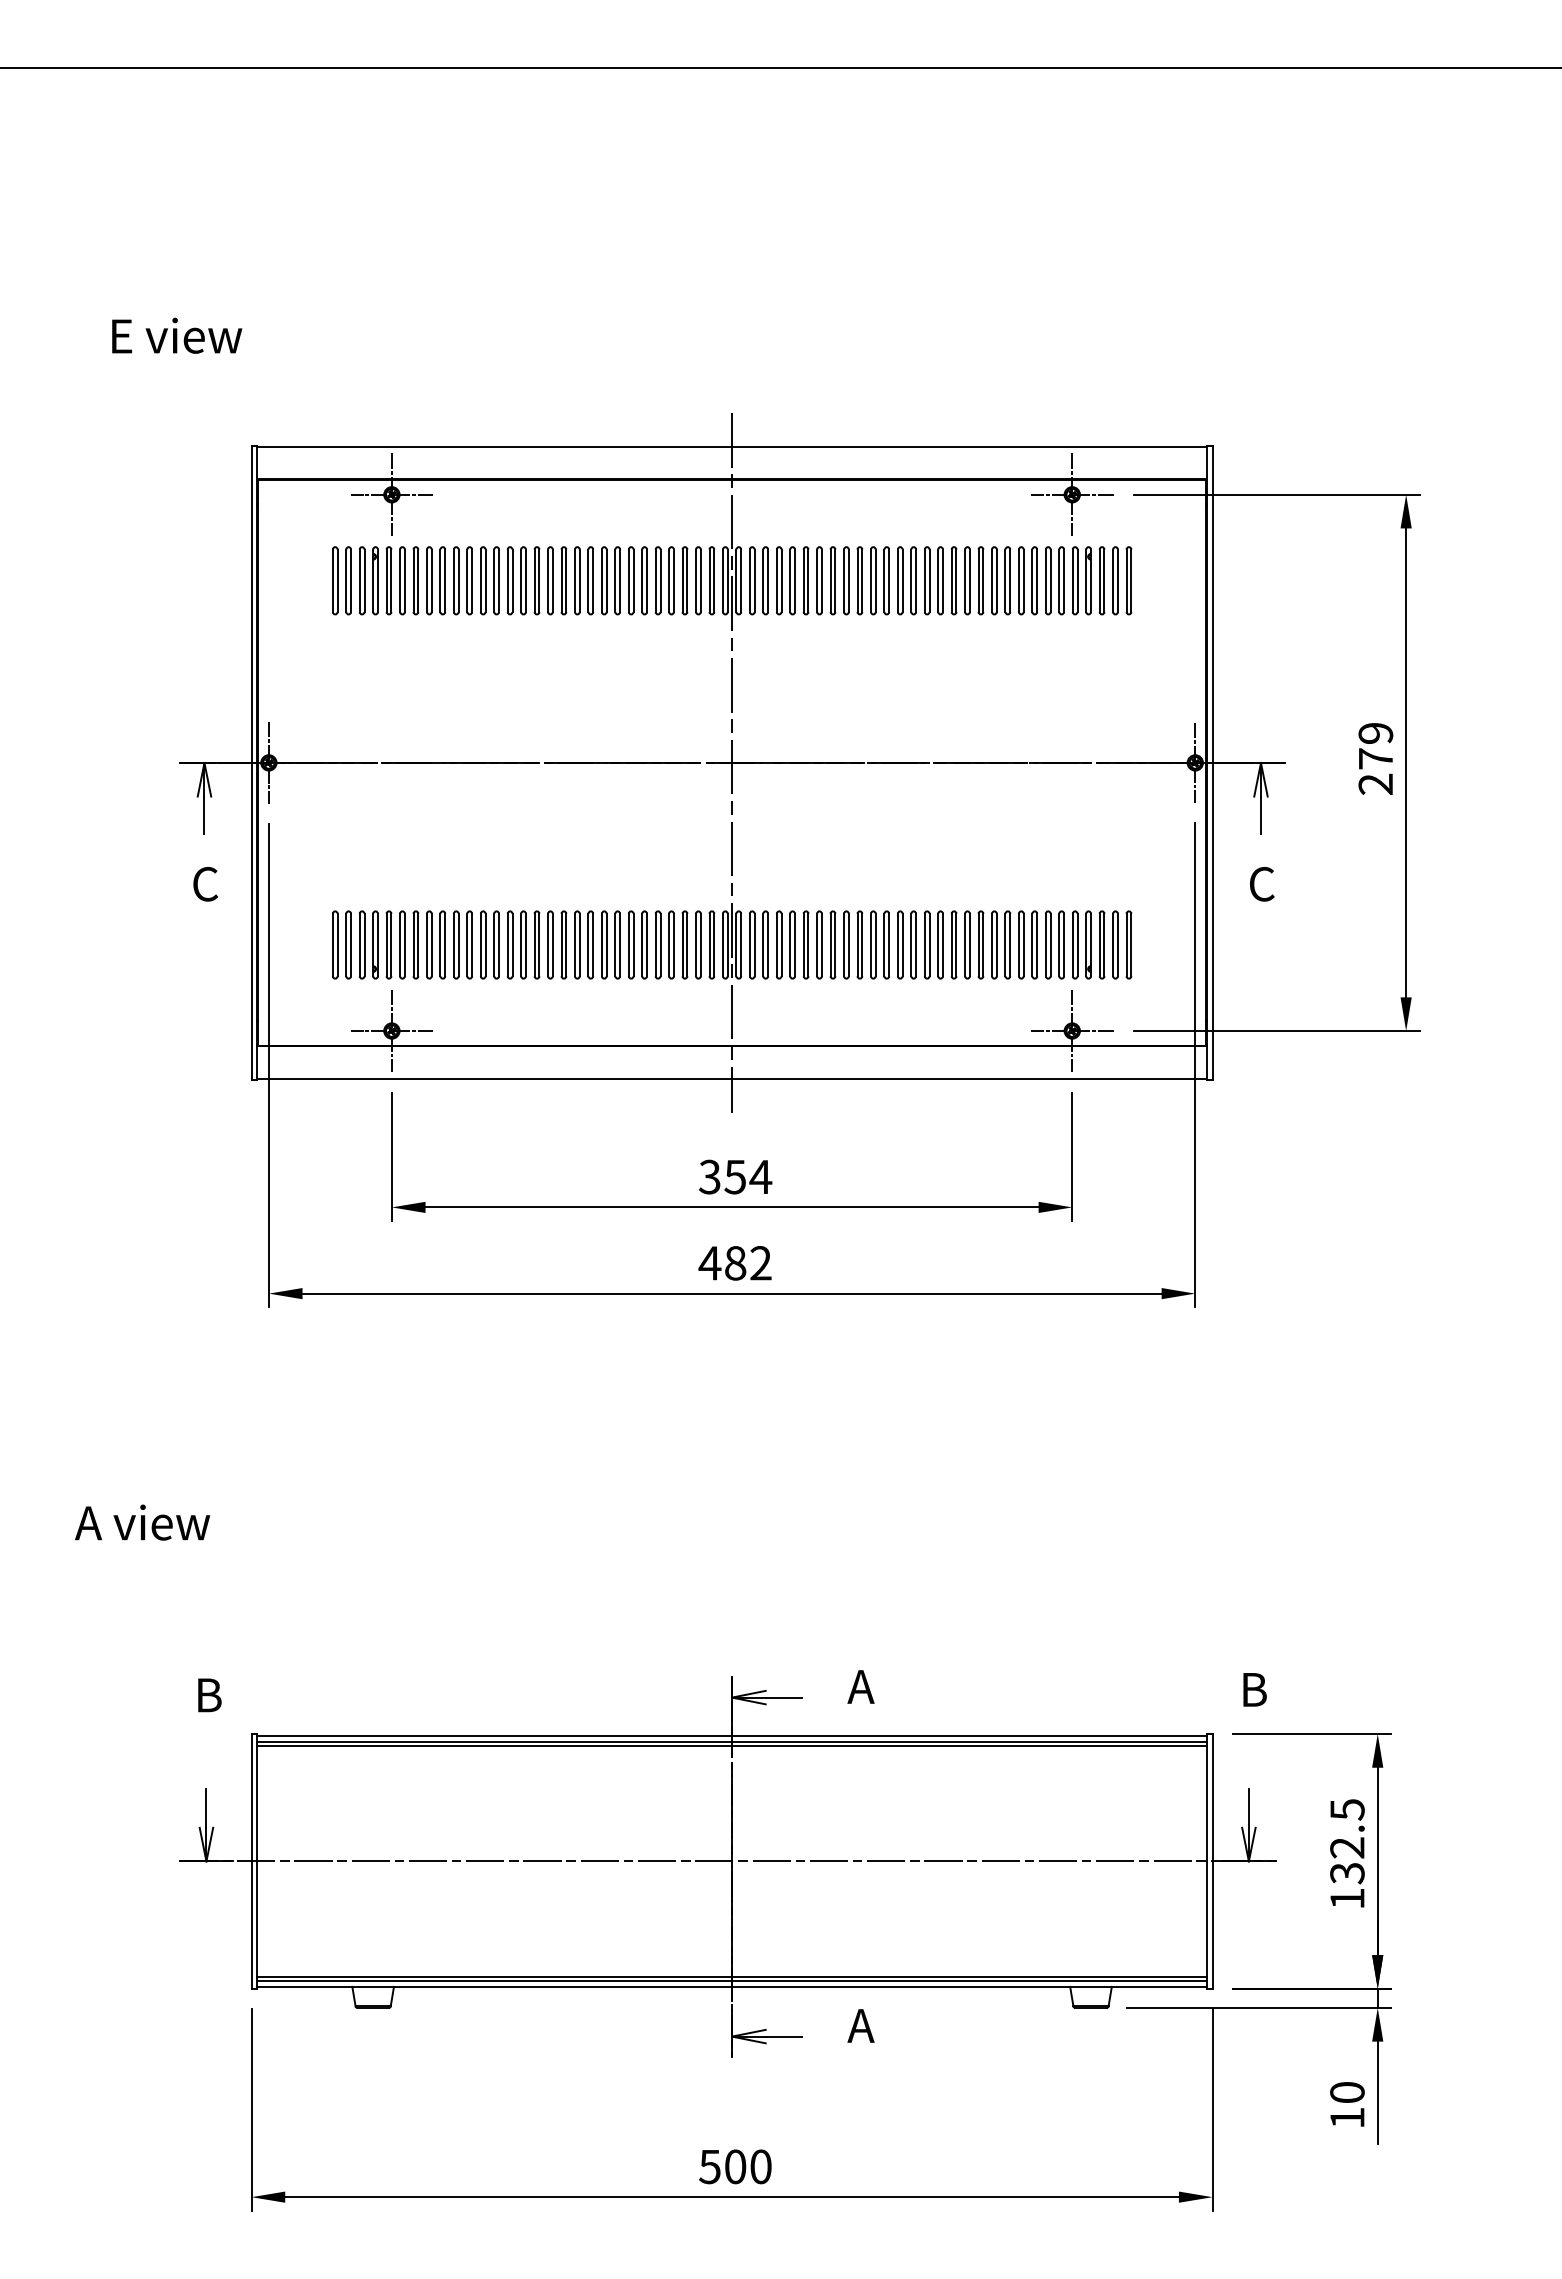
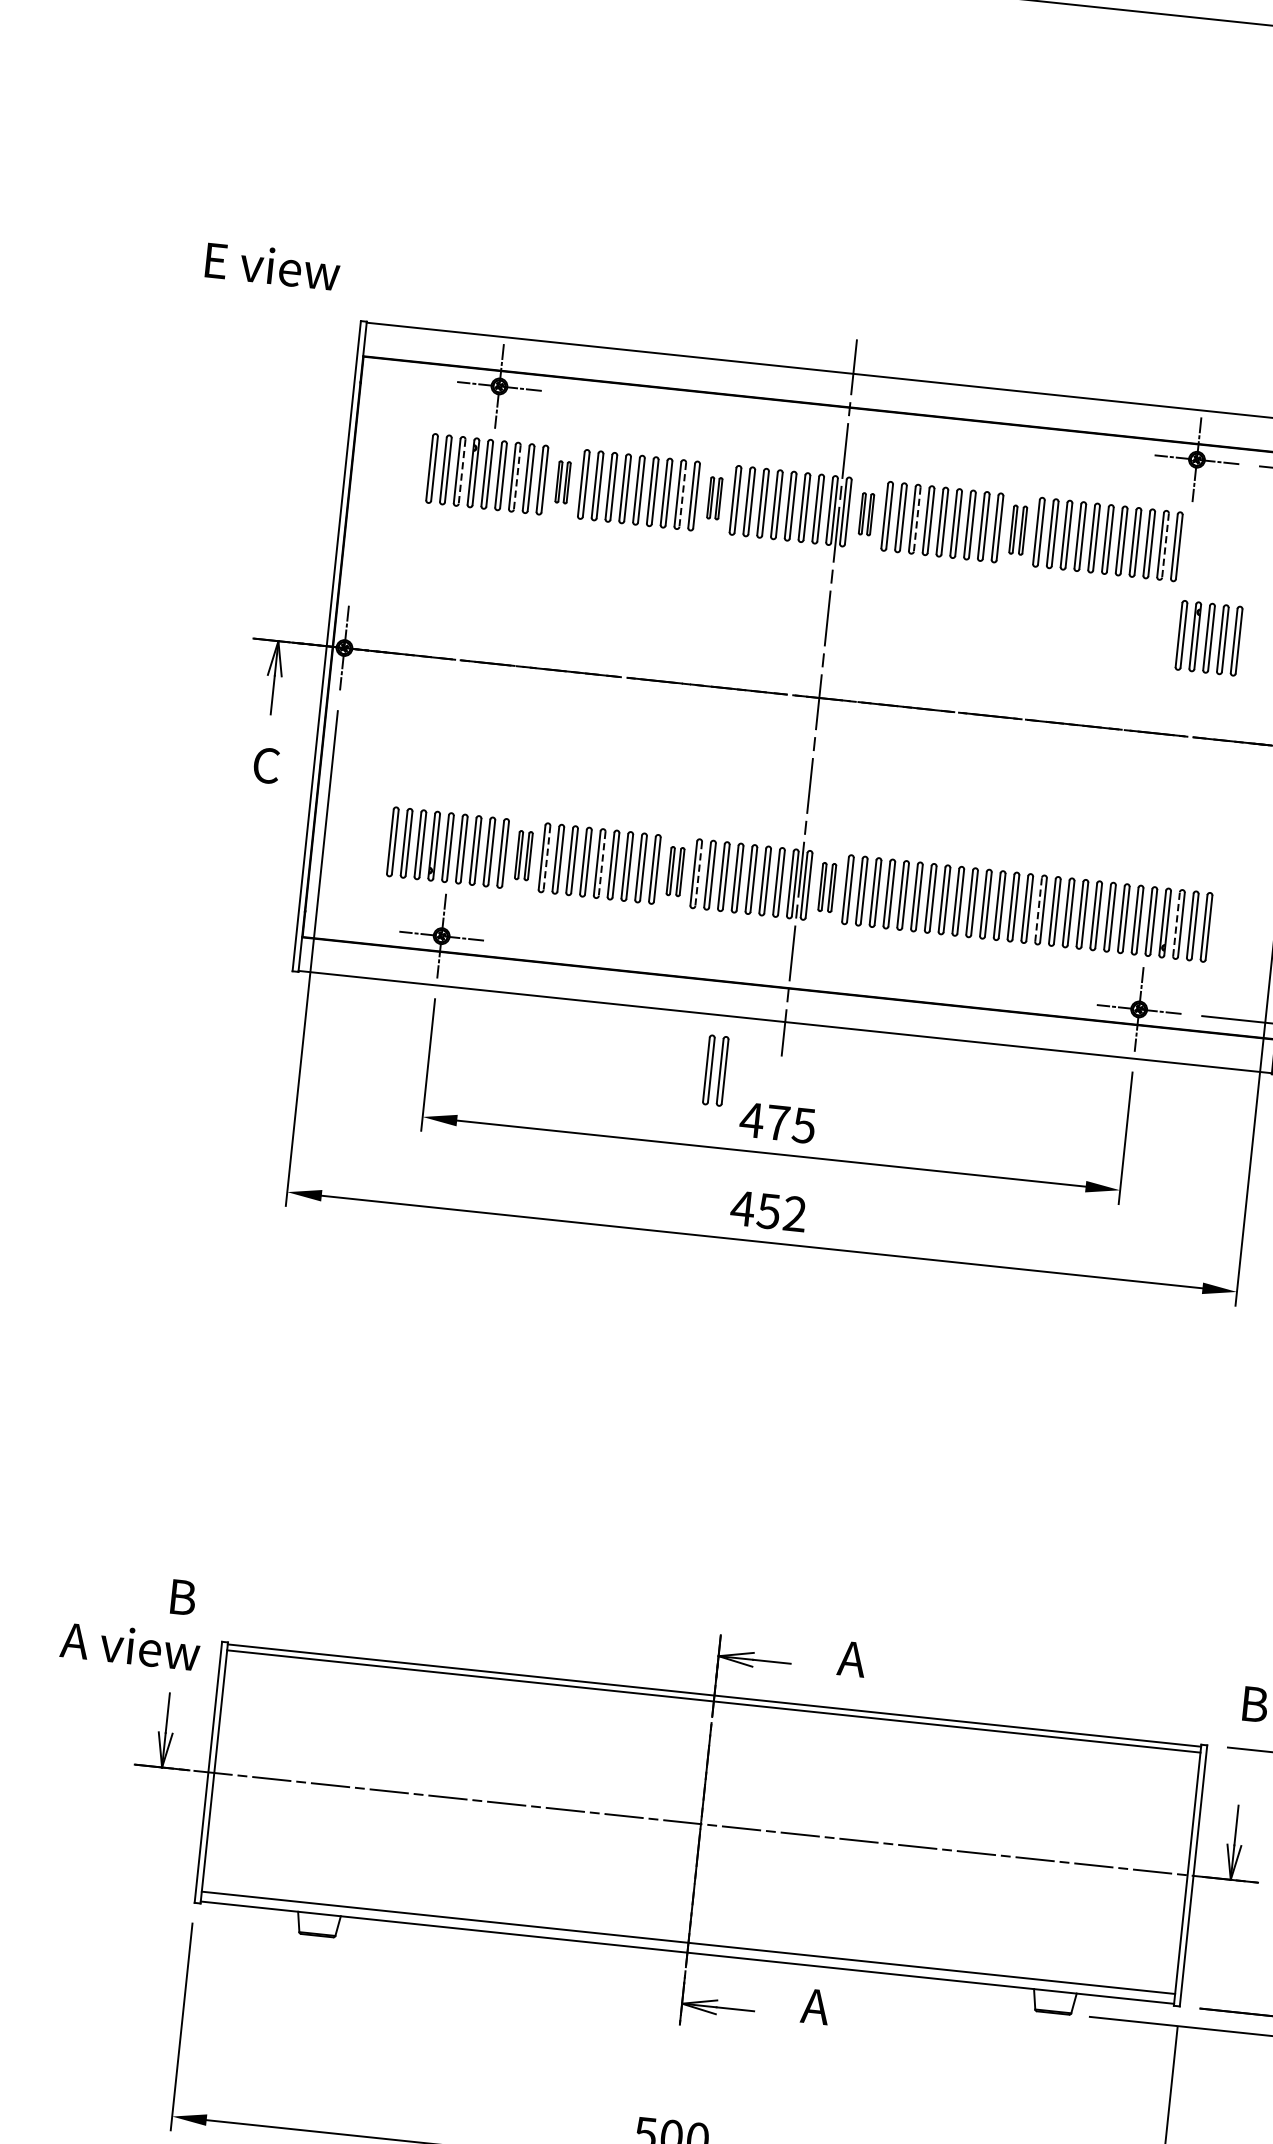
text: (177, 335) -> (273, 265), moved
part: (462, 580) -> (562, 481), size x0.6
part: (610, 580) -> (714, 497), size x0.6
part: (758, 580) -> (866, 513), size x0.6
part: (906, 580) -> (1017, 529), size x0.7
part: (1102, 580) -> (1209, 638), moved
line: (364, 581) -> (462, 472), solid -> dashed
line: (418, 581) -> (517, 478), solid -> dashed
line: (579, 581) -> (682, 495), solid -> dashed
line: (808, 581) -> (917, 520), solid -> dashed
line: (1050, 581) -> (1165, 546), solid -> dashed
part: (462, 944) -> (523, 855), size x0.7
part: (610, 944) -> (675, 871), size x0.7
part: (758, 944) -> (826, 886), size x0.7
line: (965, 944) -> (1039, 909), solid -> dashed
line: (1099, 944) -> (1176, 923), solid -> dashed
line: (485, 945) -> (546, 858), solid -> dashed
line: (539, 945) -> (602, 864), solid -> dashed
line: (633, 945) -> (698, 874), solid -> dashed
part: (669, 1132) -> (715, 1070), added
text: (735, 1176) -> (778, 1122), 354 -> 475
text: (735, 1263) -> (768, 1211), 482 -> 452
text: (142, 1522) -> (130, 1646), moved
line: (731, 1745) -> (712, 1705), removed
line: (731, 1981) -> (687, 1947), removed

